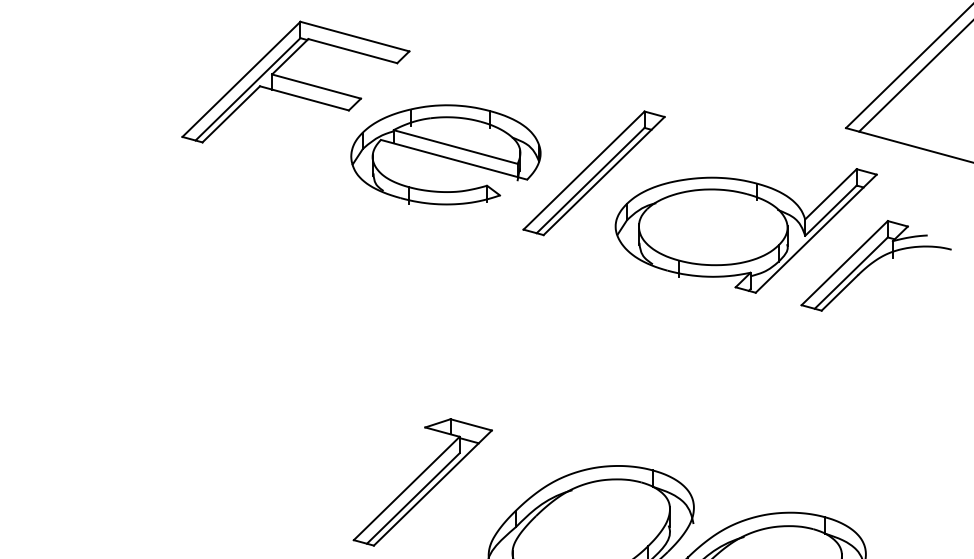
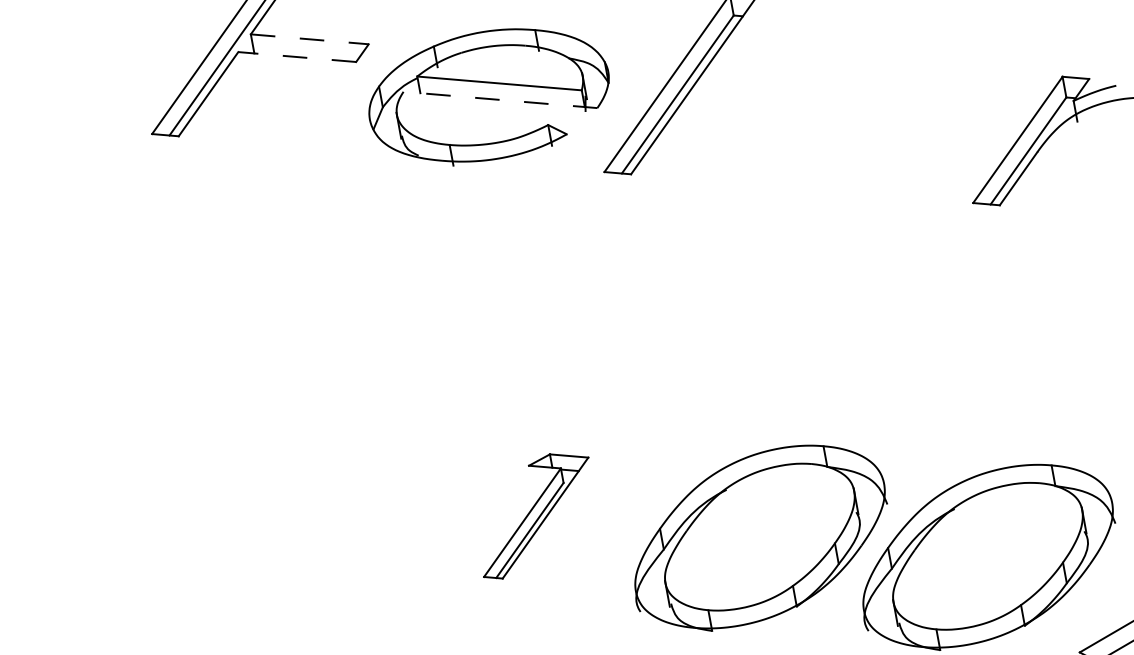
line: (317, 86) -> (311, 39), solid -> dashed
line: (303, 98) -> (296, 57), solid -> dashed
line: (454, 159) -> (500, 99), solid -> dashed
part: (745, 230) -> (884, 121), removed
part: (422, 482) -> (535, 514), size x0.7

